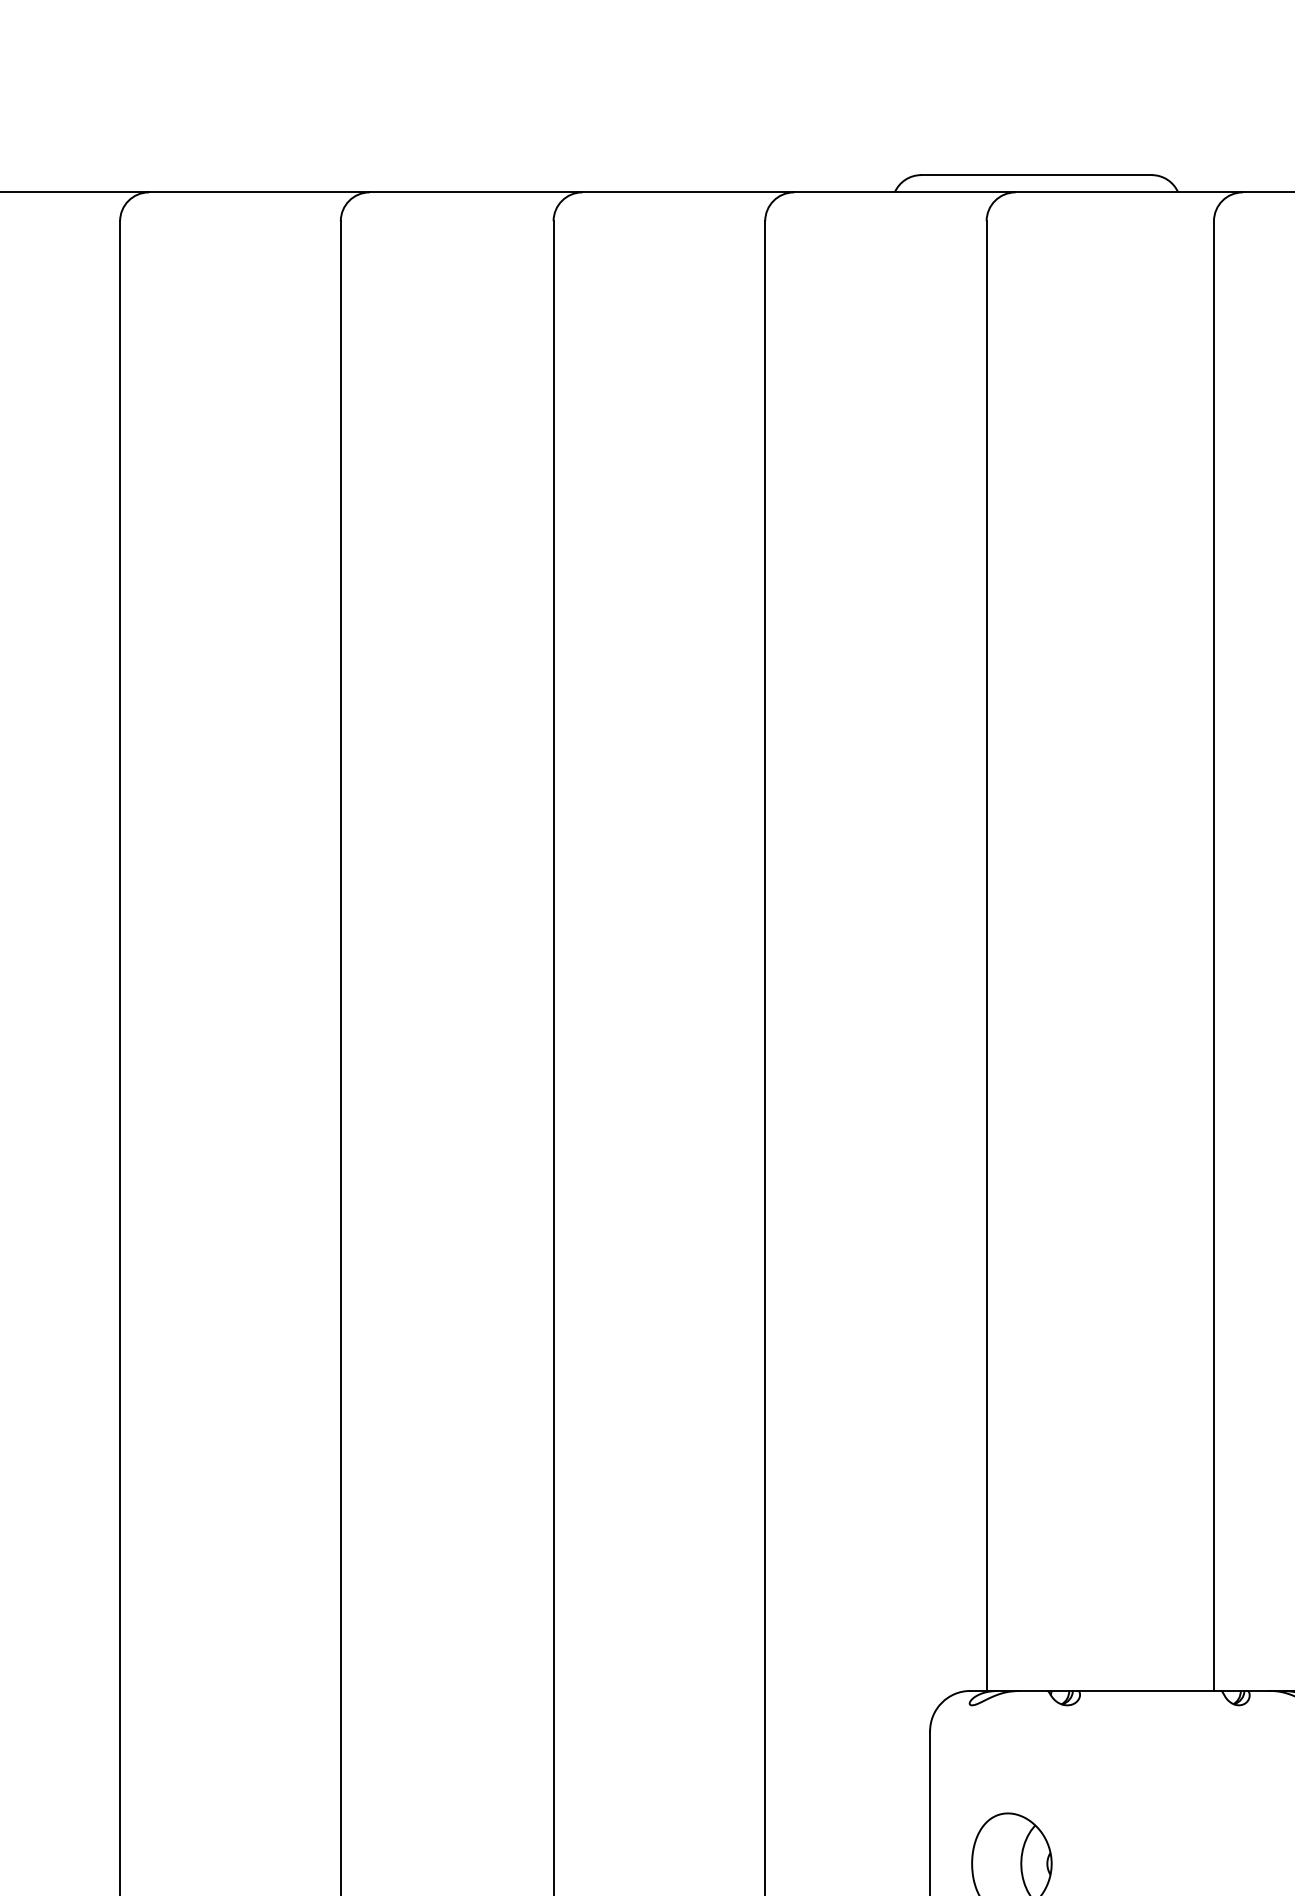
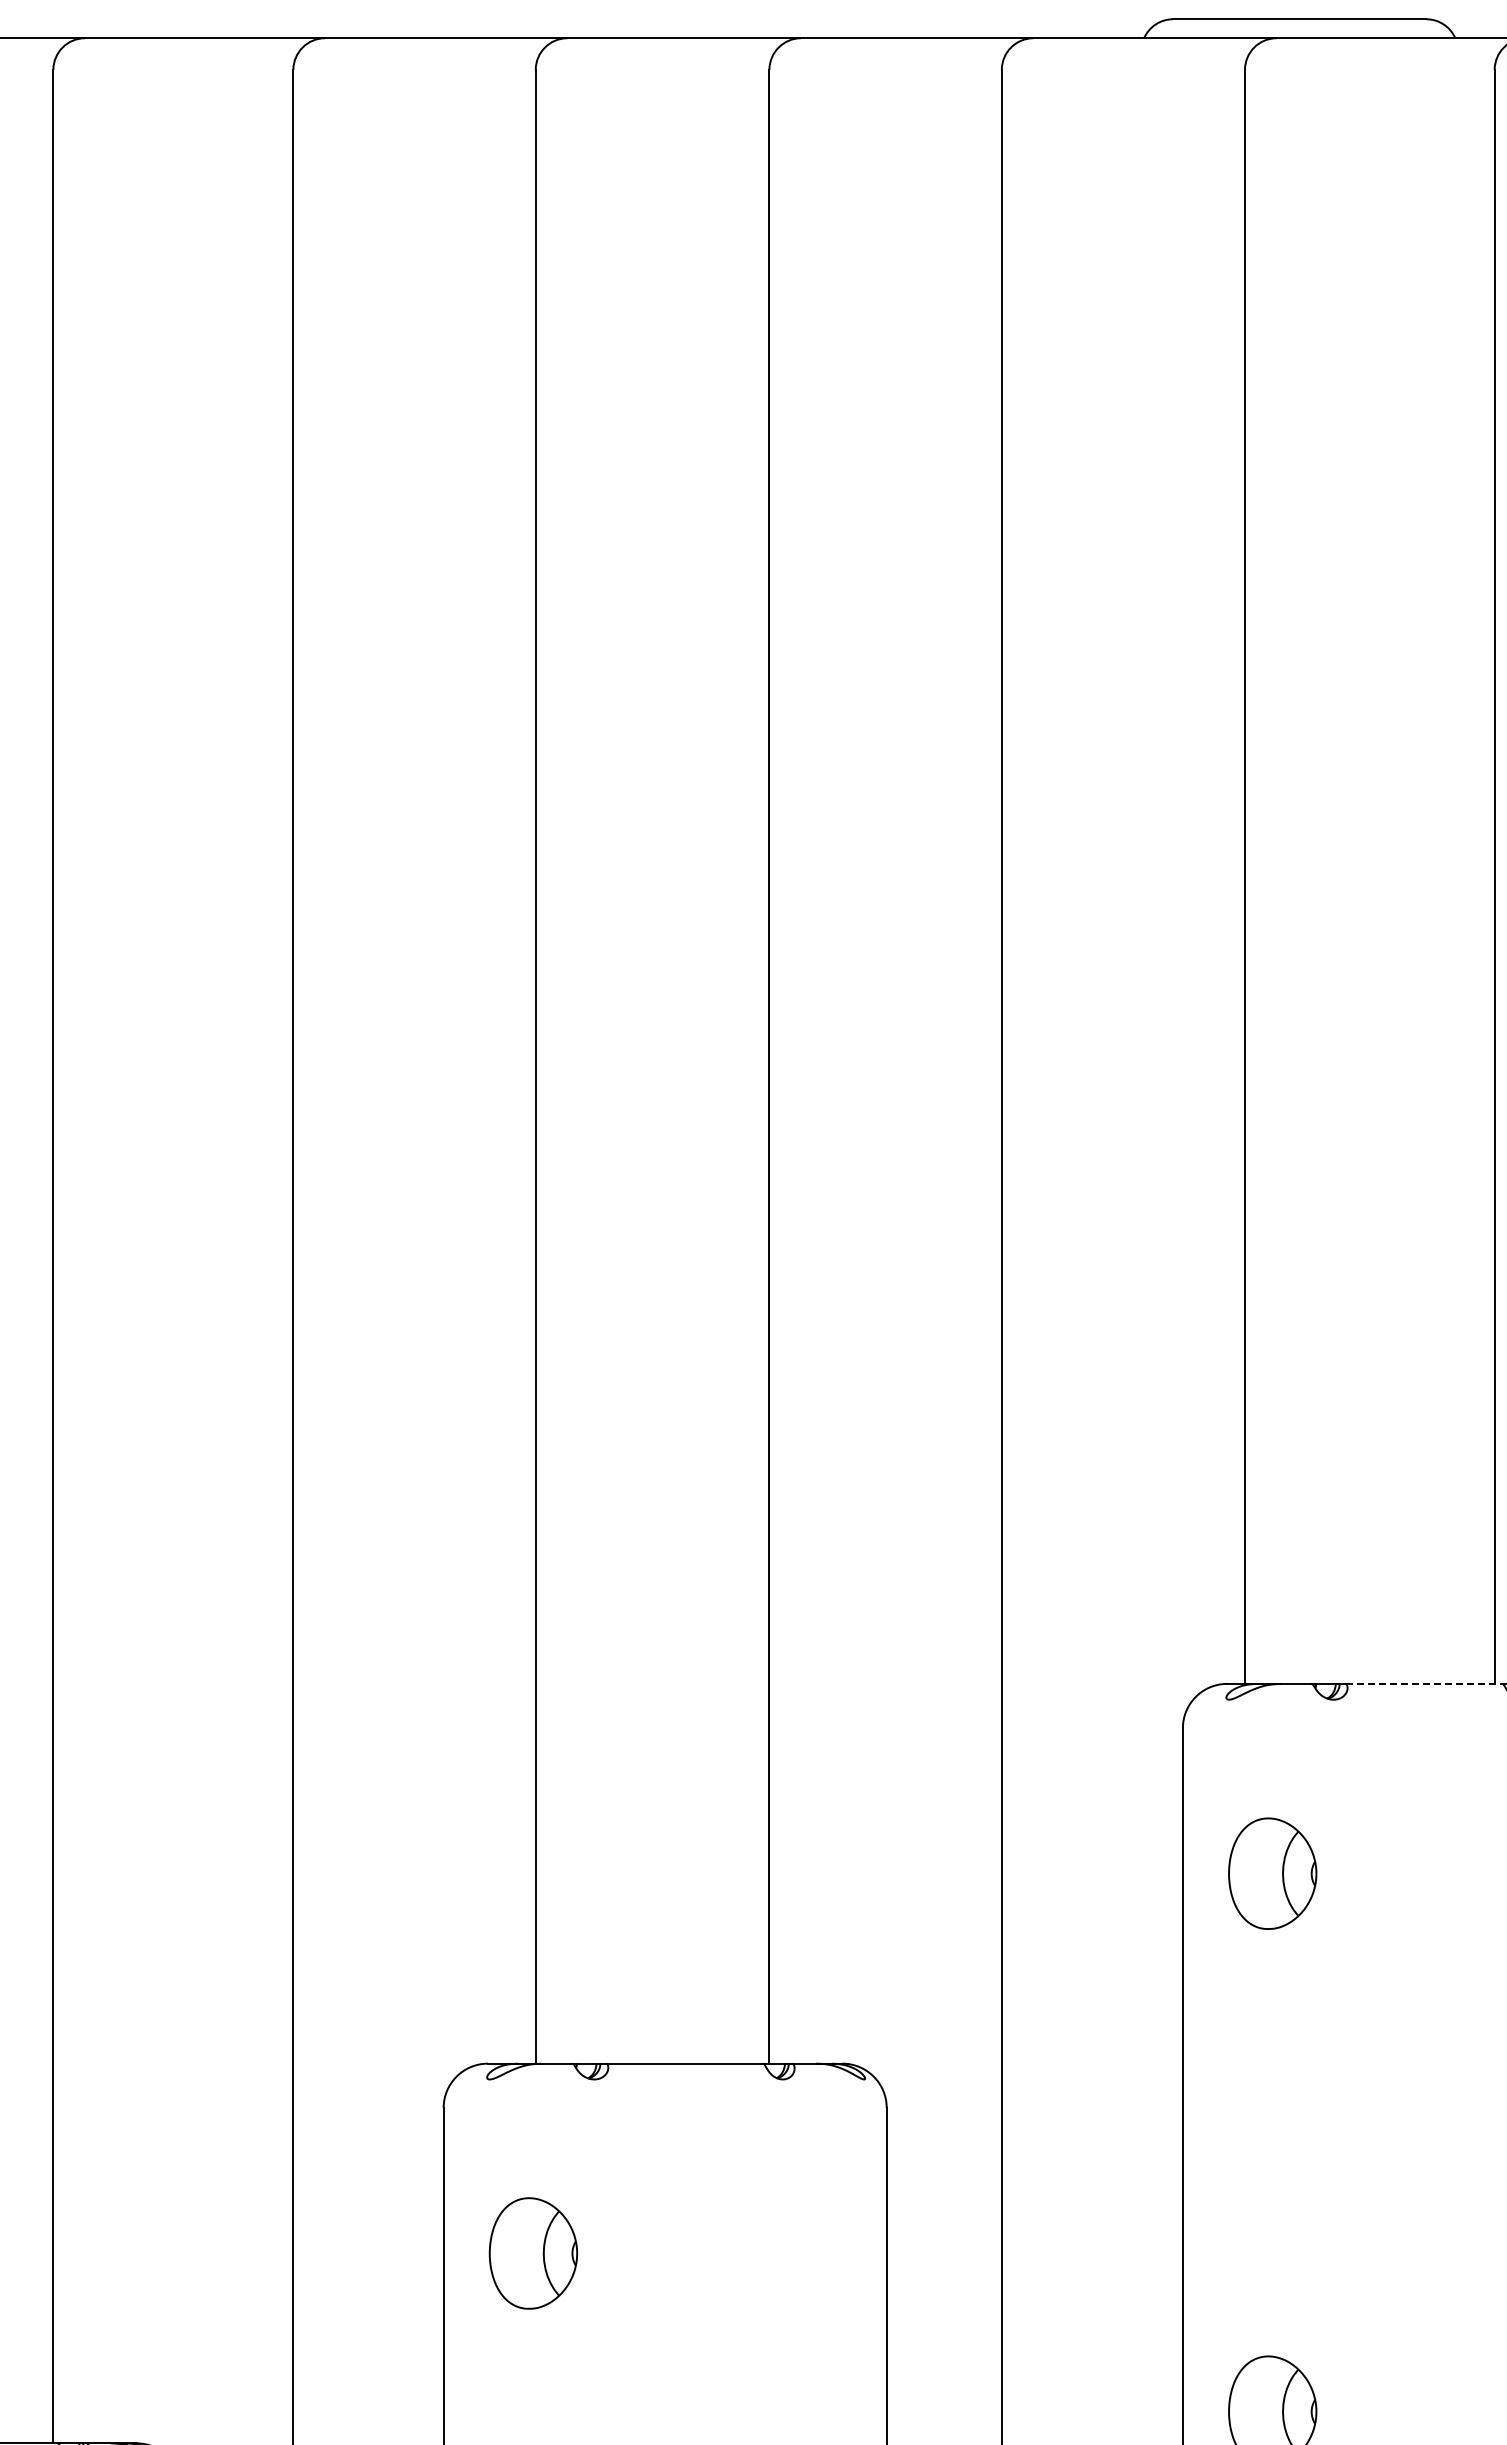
line: (1150, 1690) -> (1424, 1683), solid -> dashed

